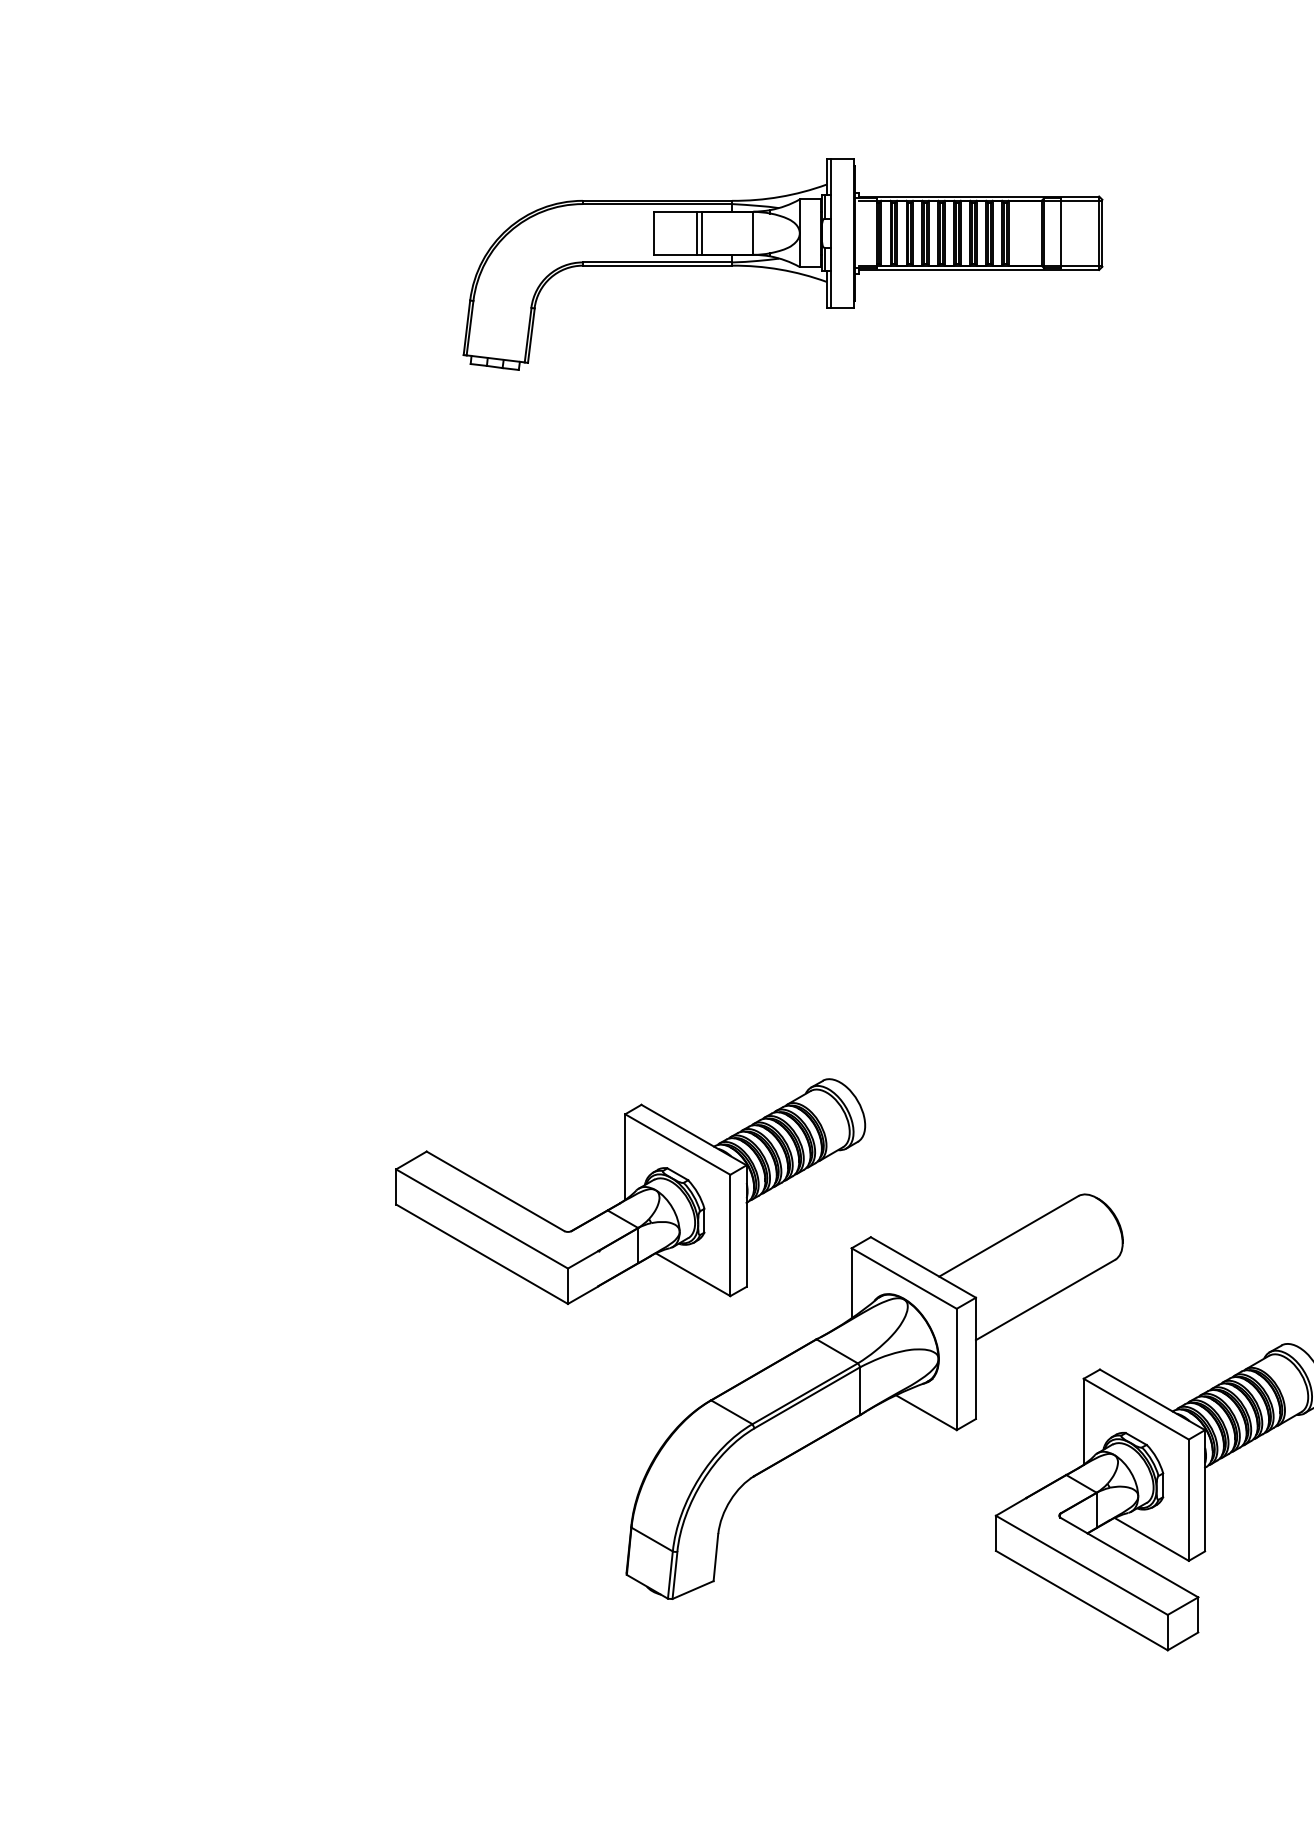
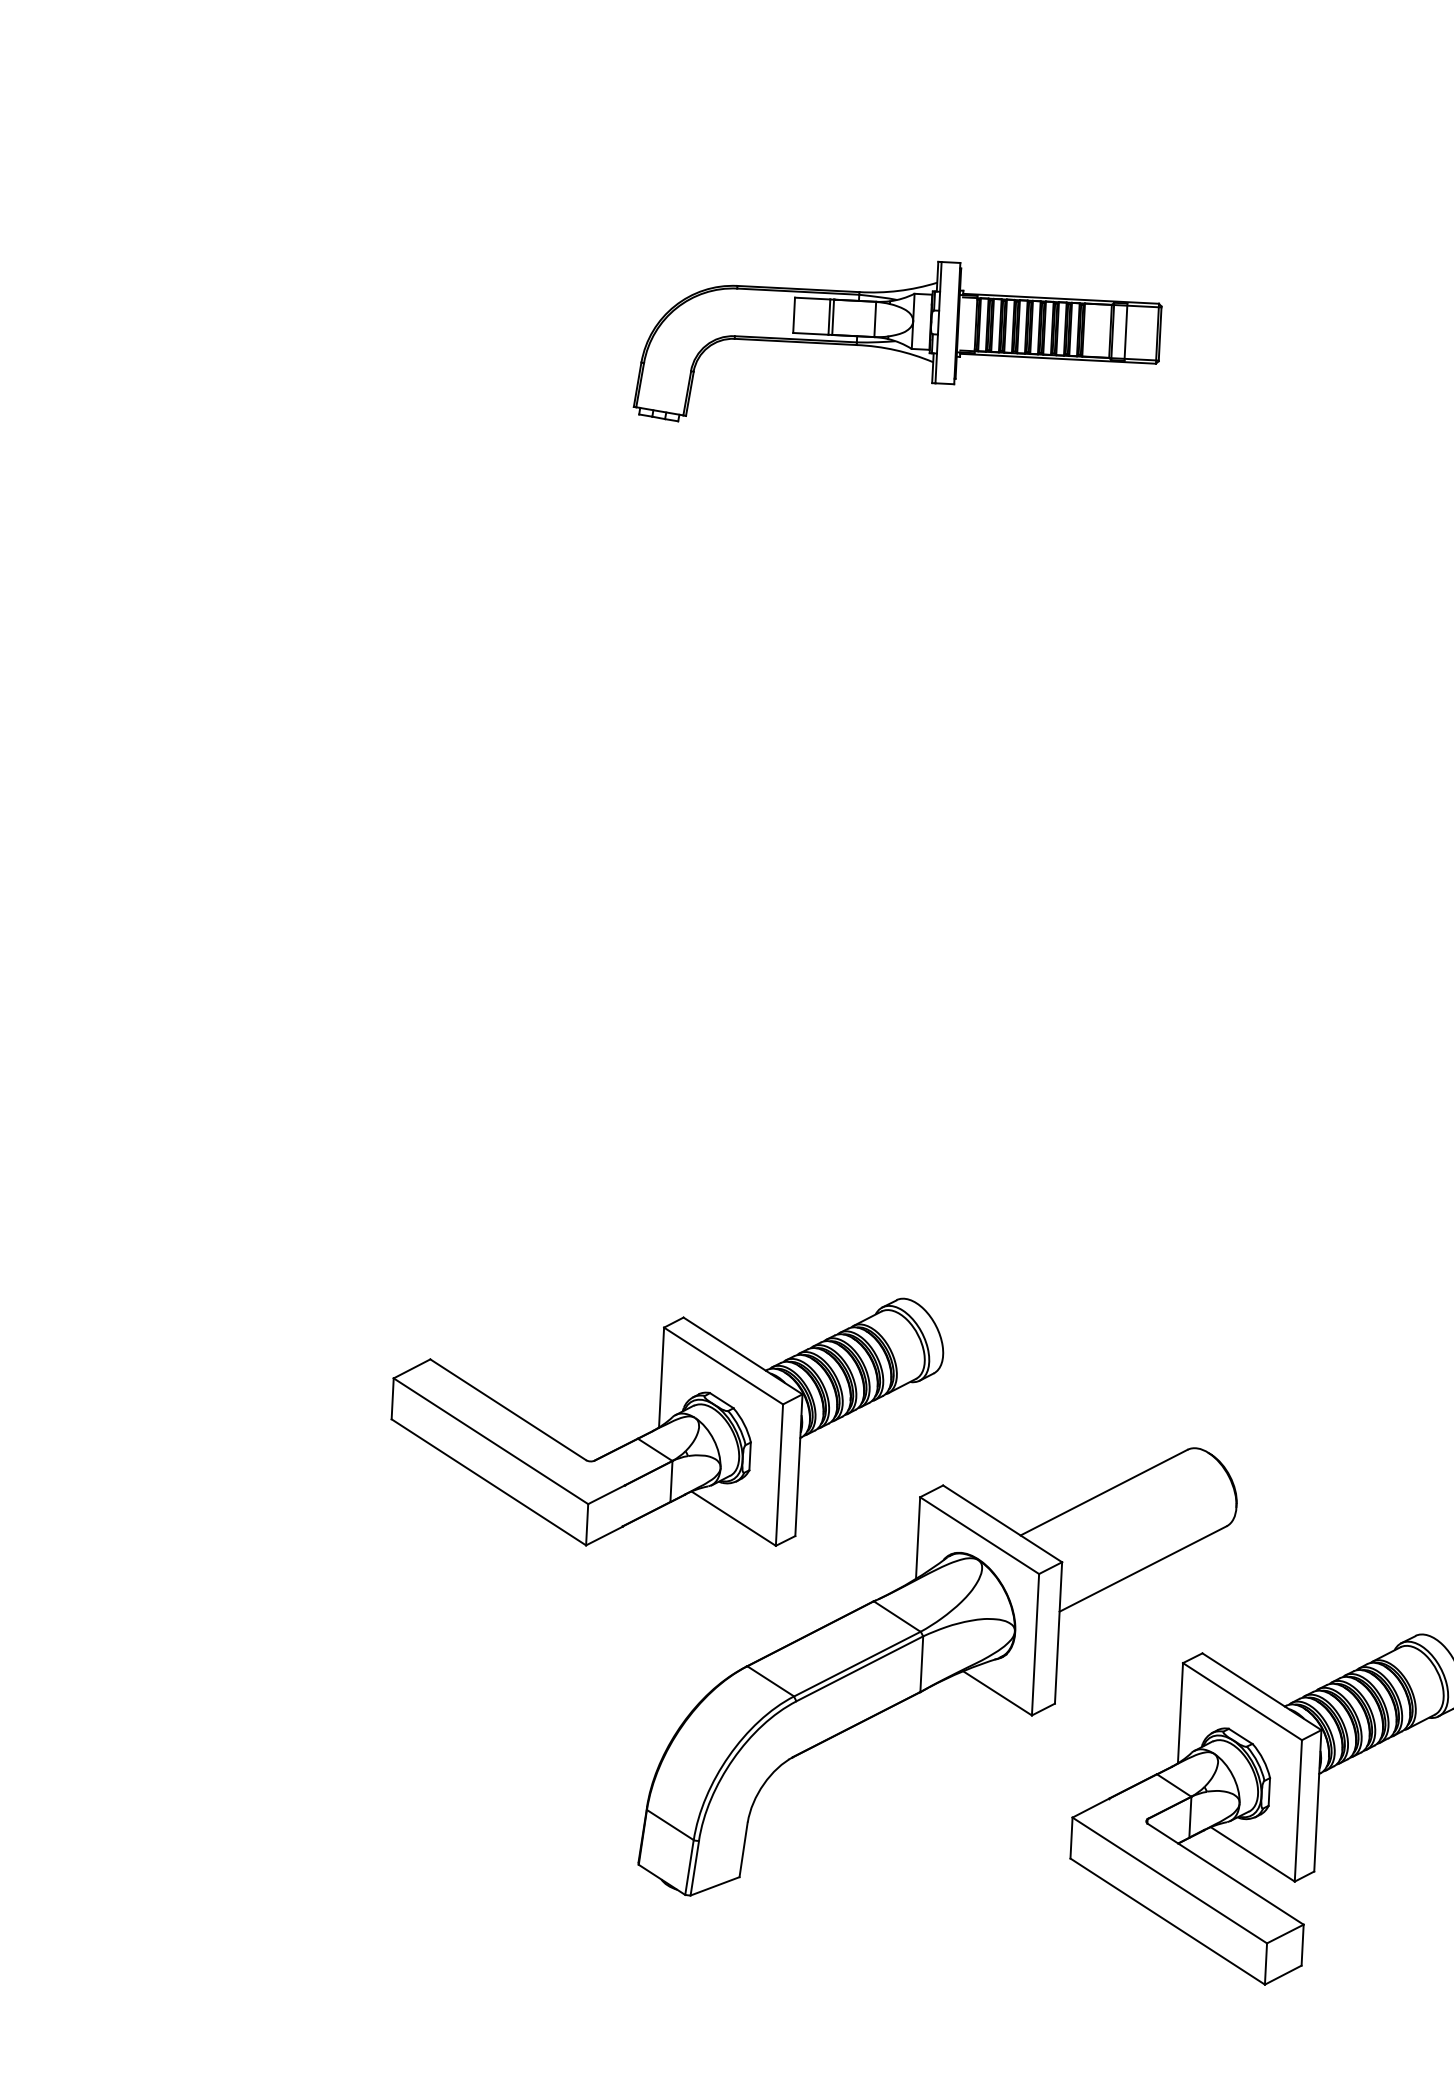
part: (782, 264) -> (897, 346), size x0.7

